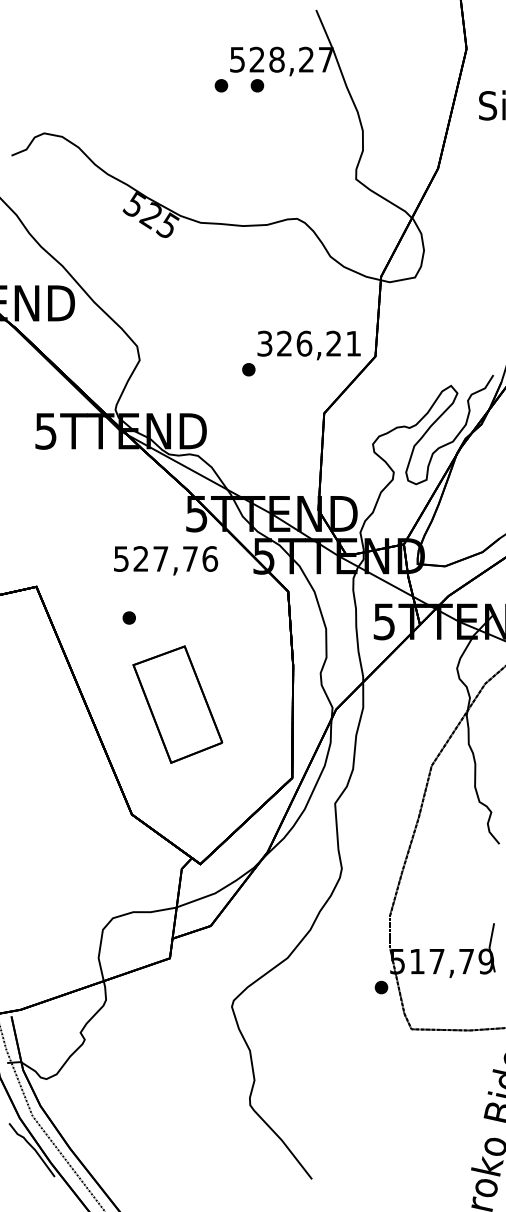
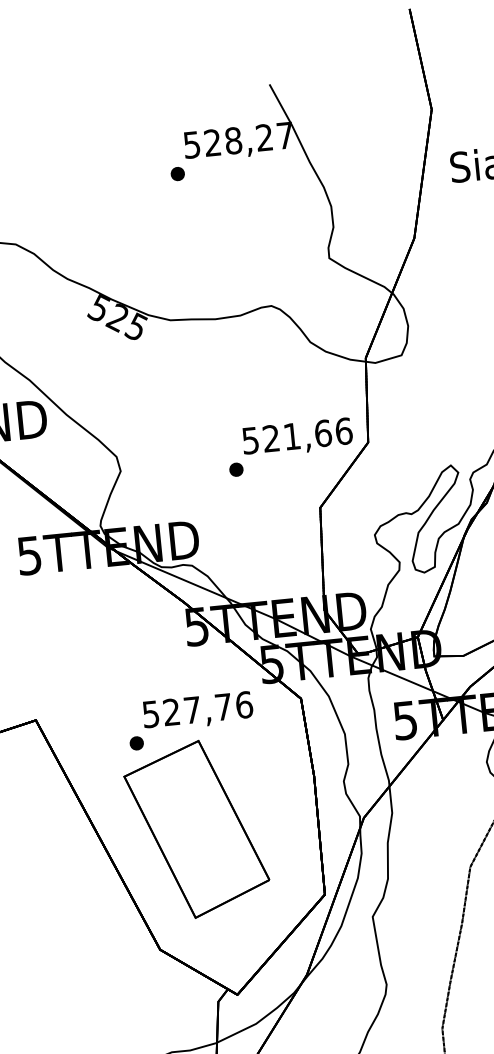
part: (257, 85) -> (215, 169), removed
text: (309, 343) -> (297, 435), 326,21 -> 521,66
text: (166, 560) -> (198, 711), moved
part: (177, 704) -> (196, 829), size x1.43

